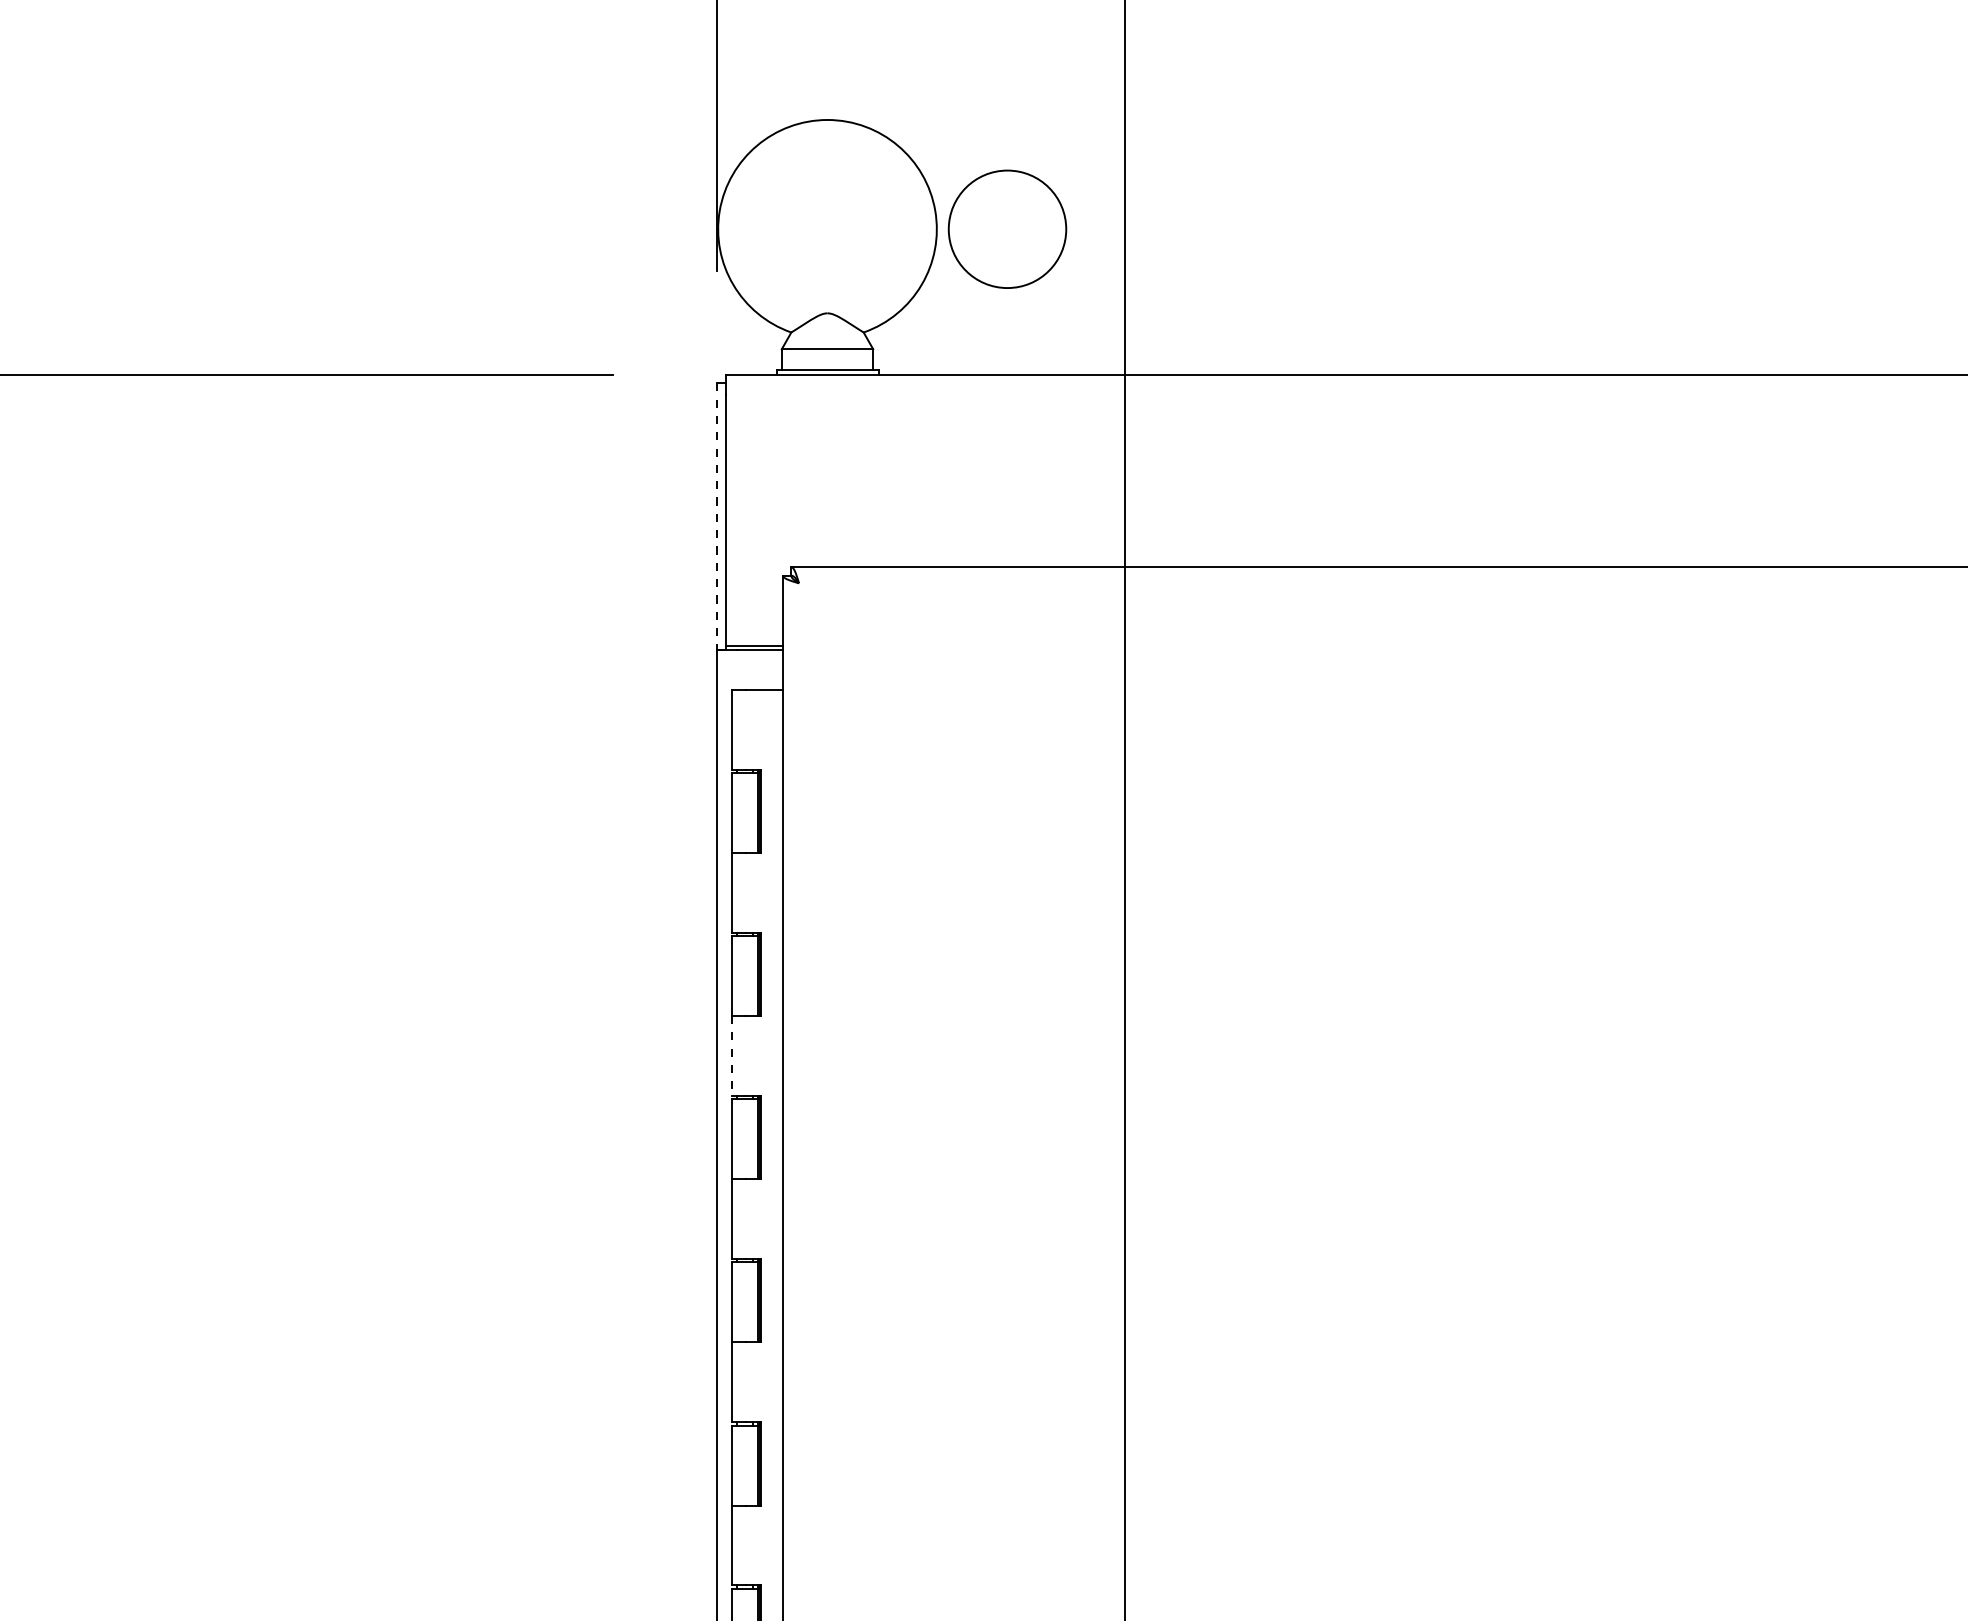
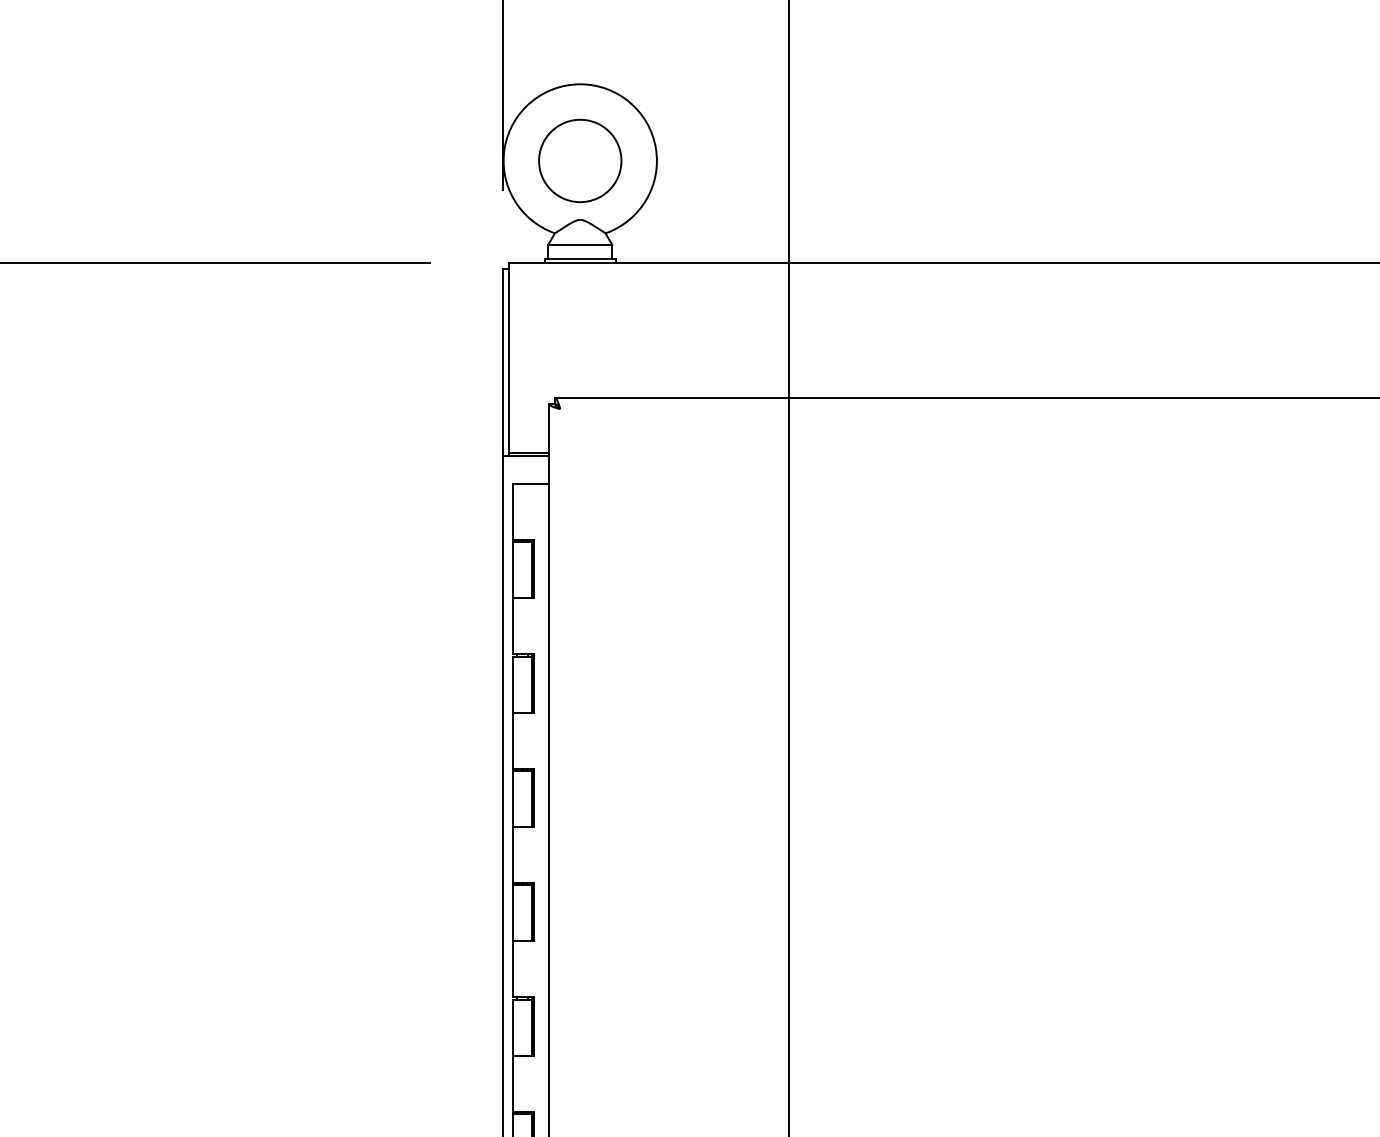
circle: (1007, 228) -> (580, 160), moved
line: (717, 517) -> (503, 363), dashed -> solid
line: (731, 1055) -> (512, 740), dashed -> solid

